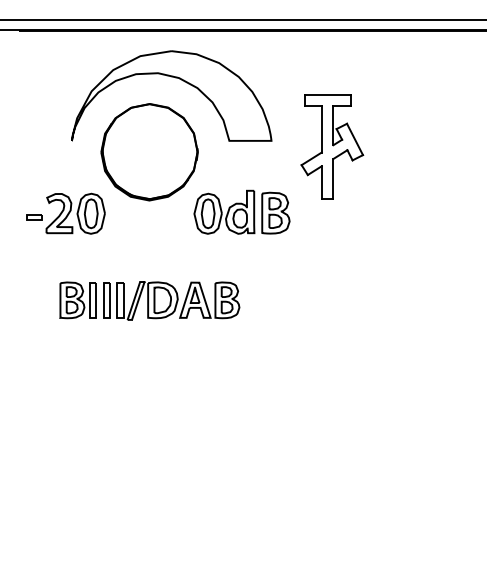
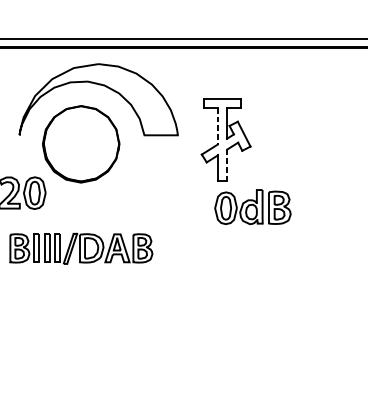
line: (321, 129) -> (217, 126), solid -> dashed
line: (333, 178) -> (227, 165), solid -> dashed
part: (241, 211) -> (252, 206), moved
part: (149, 300) -> (81, 248), moved

